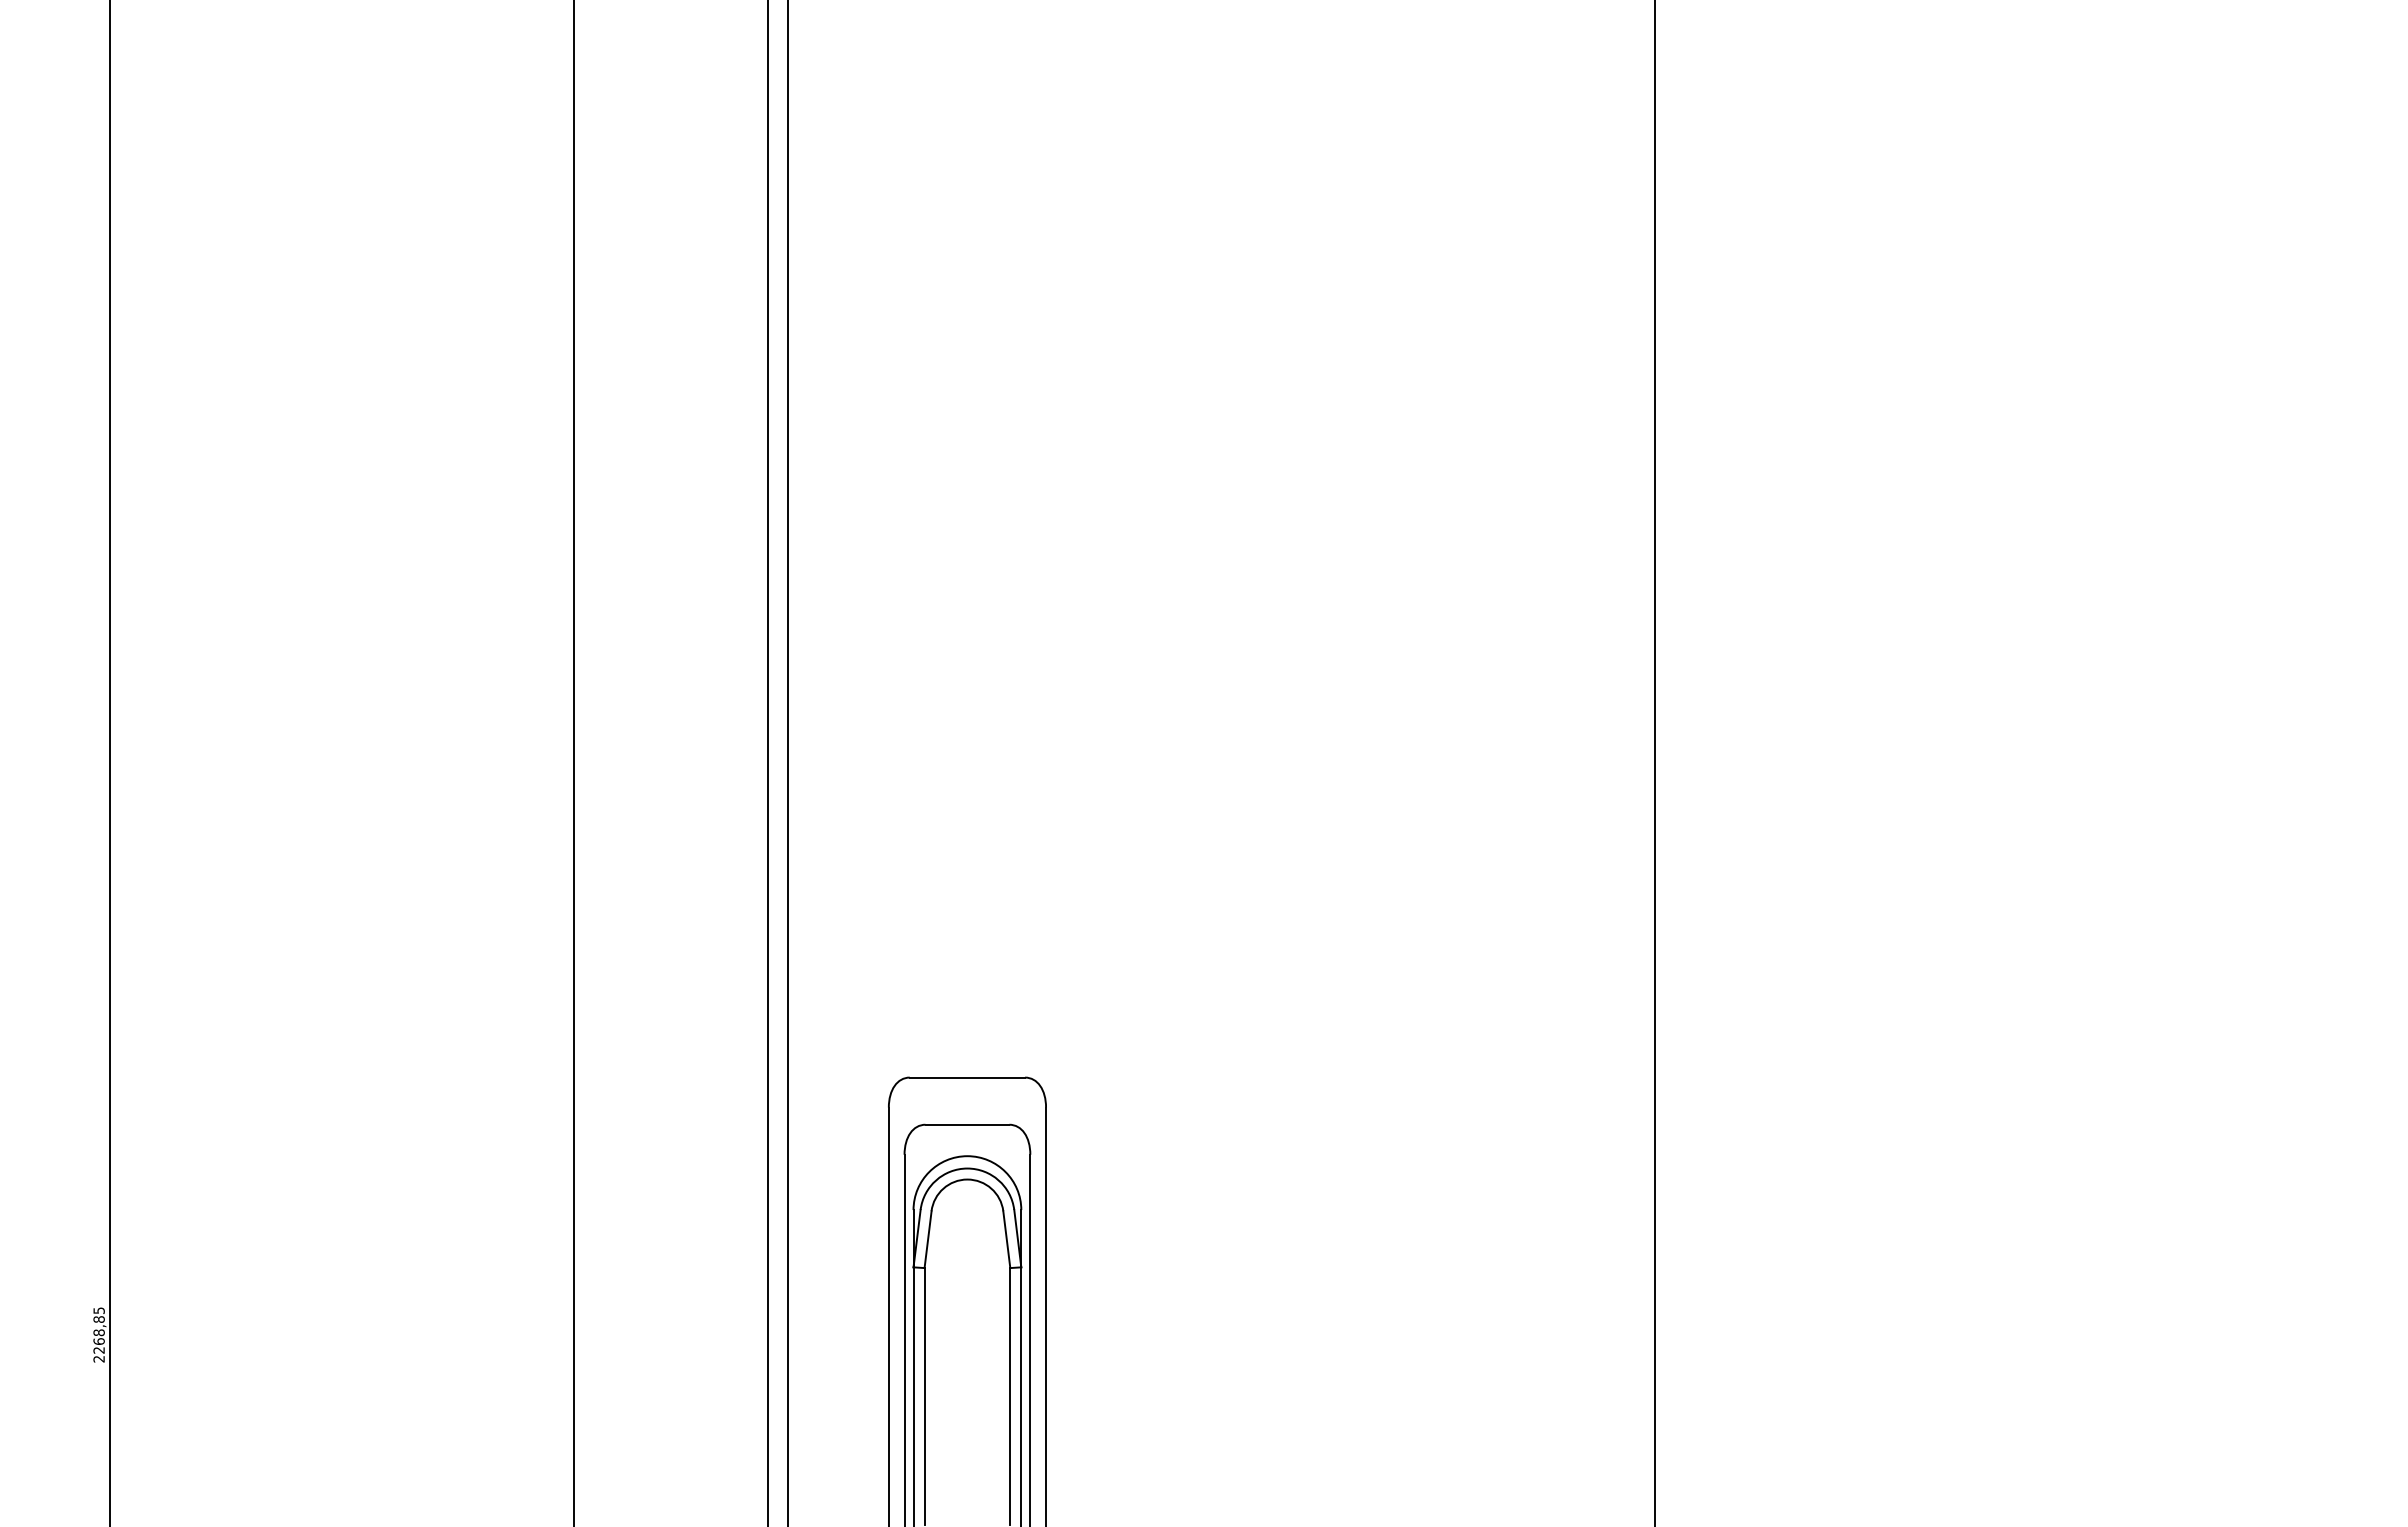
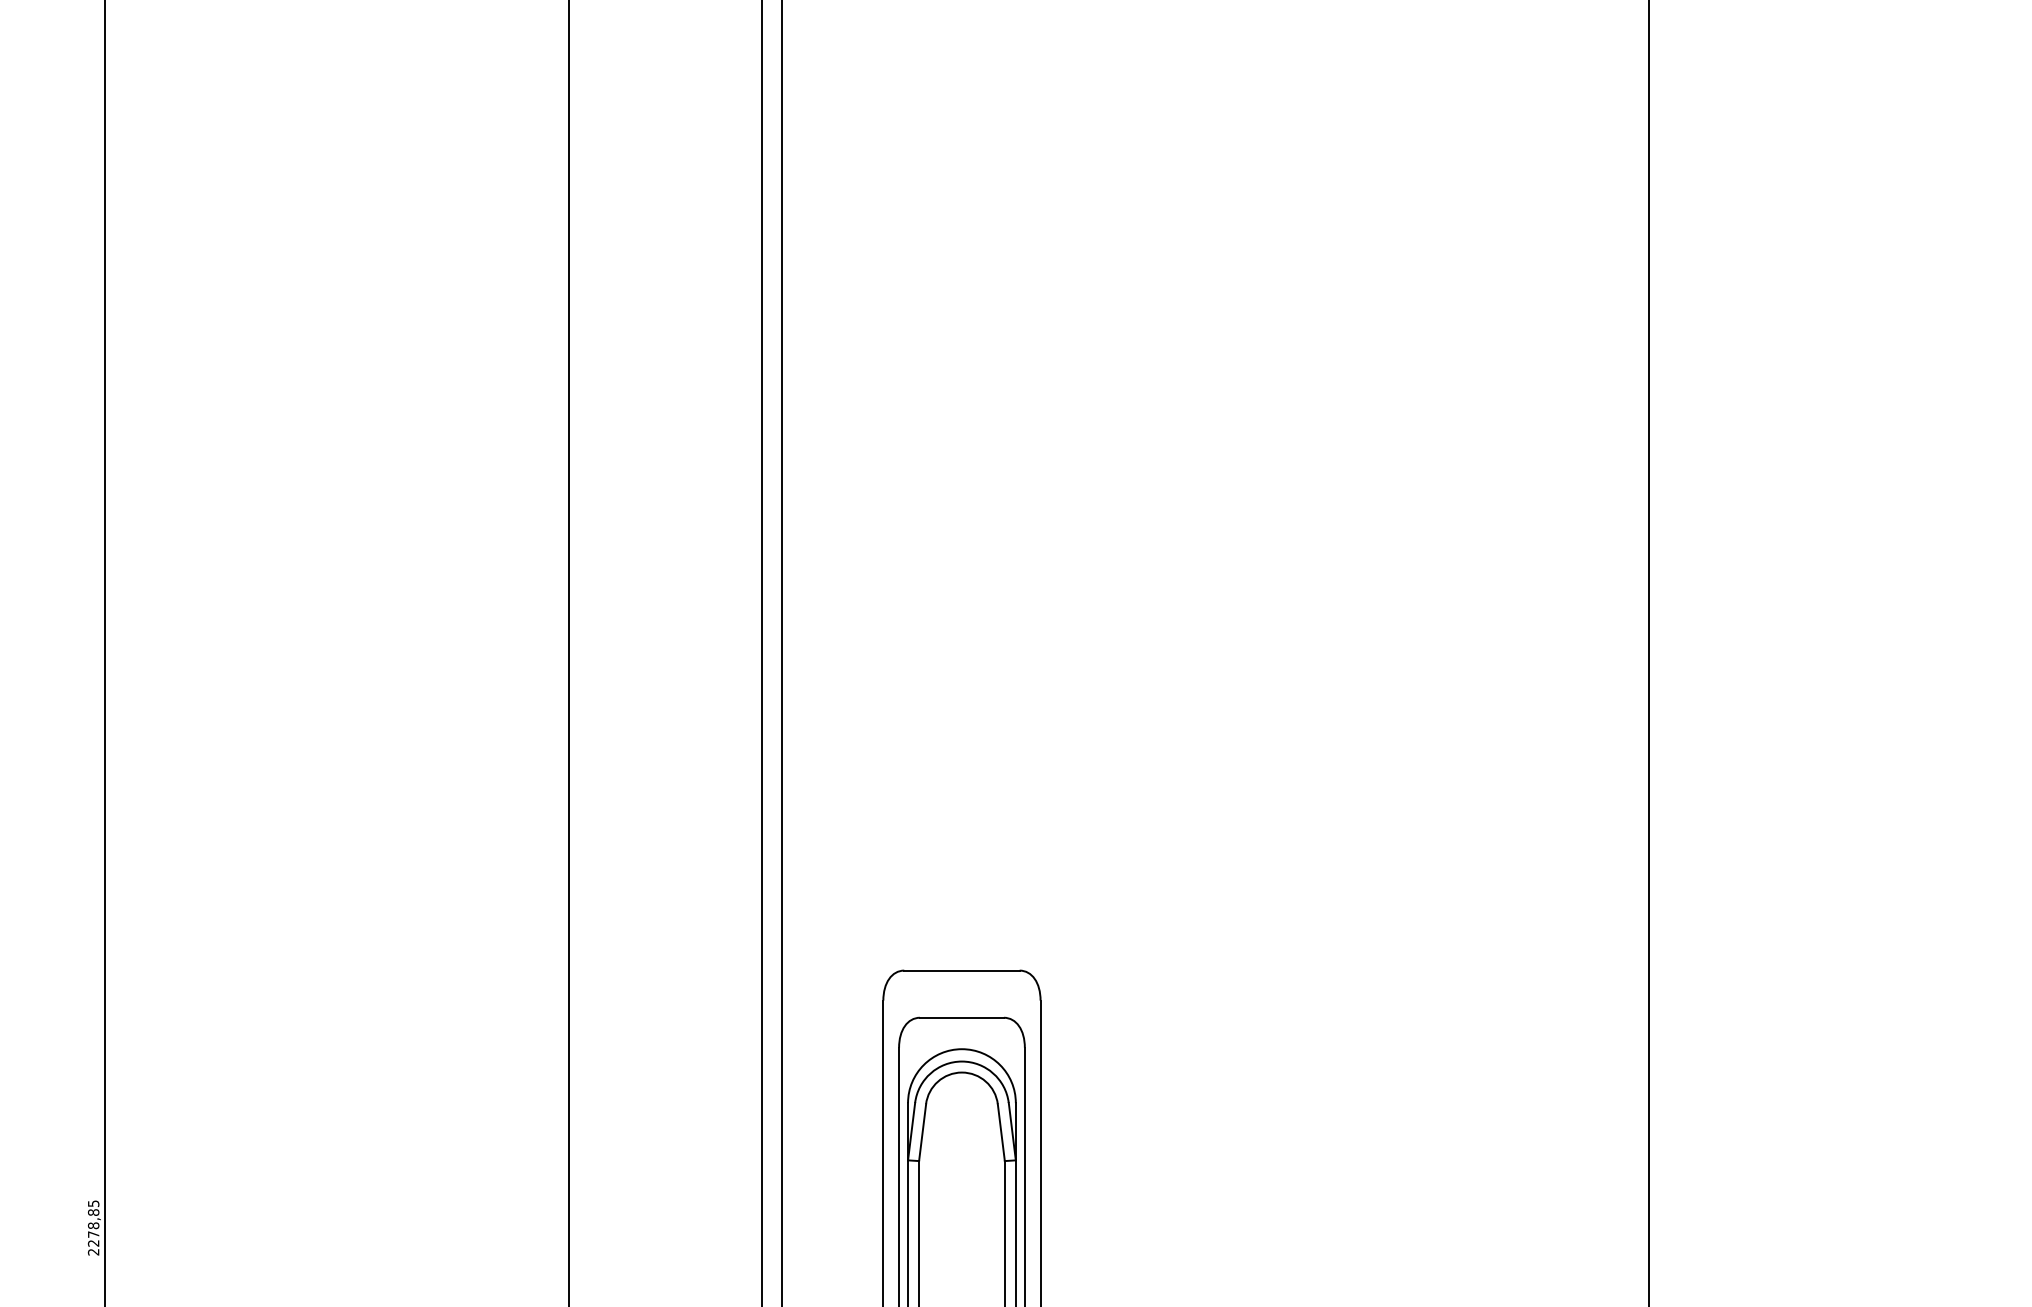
text: (98, 1341) -> (93, 1234), 2268,85 -> 2278,85

